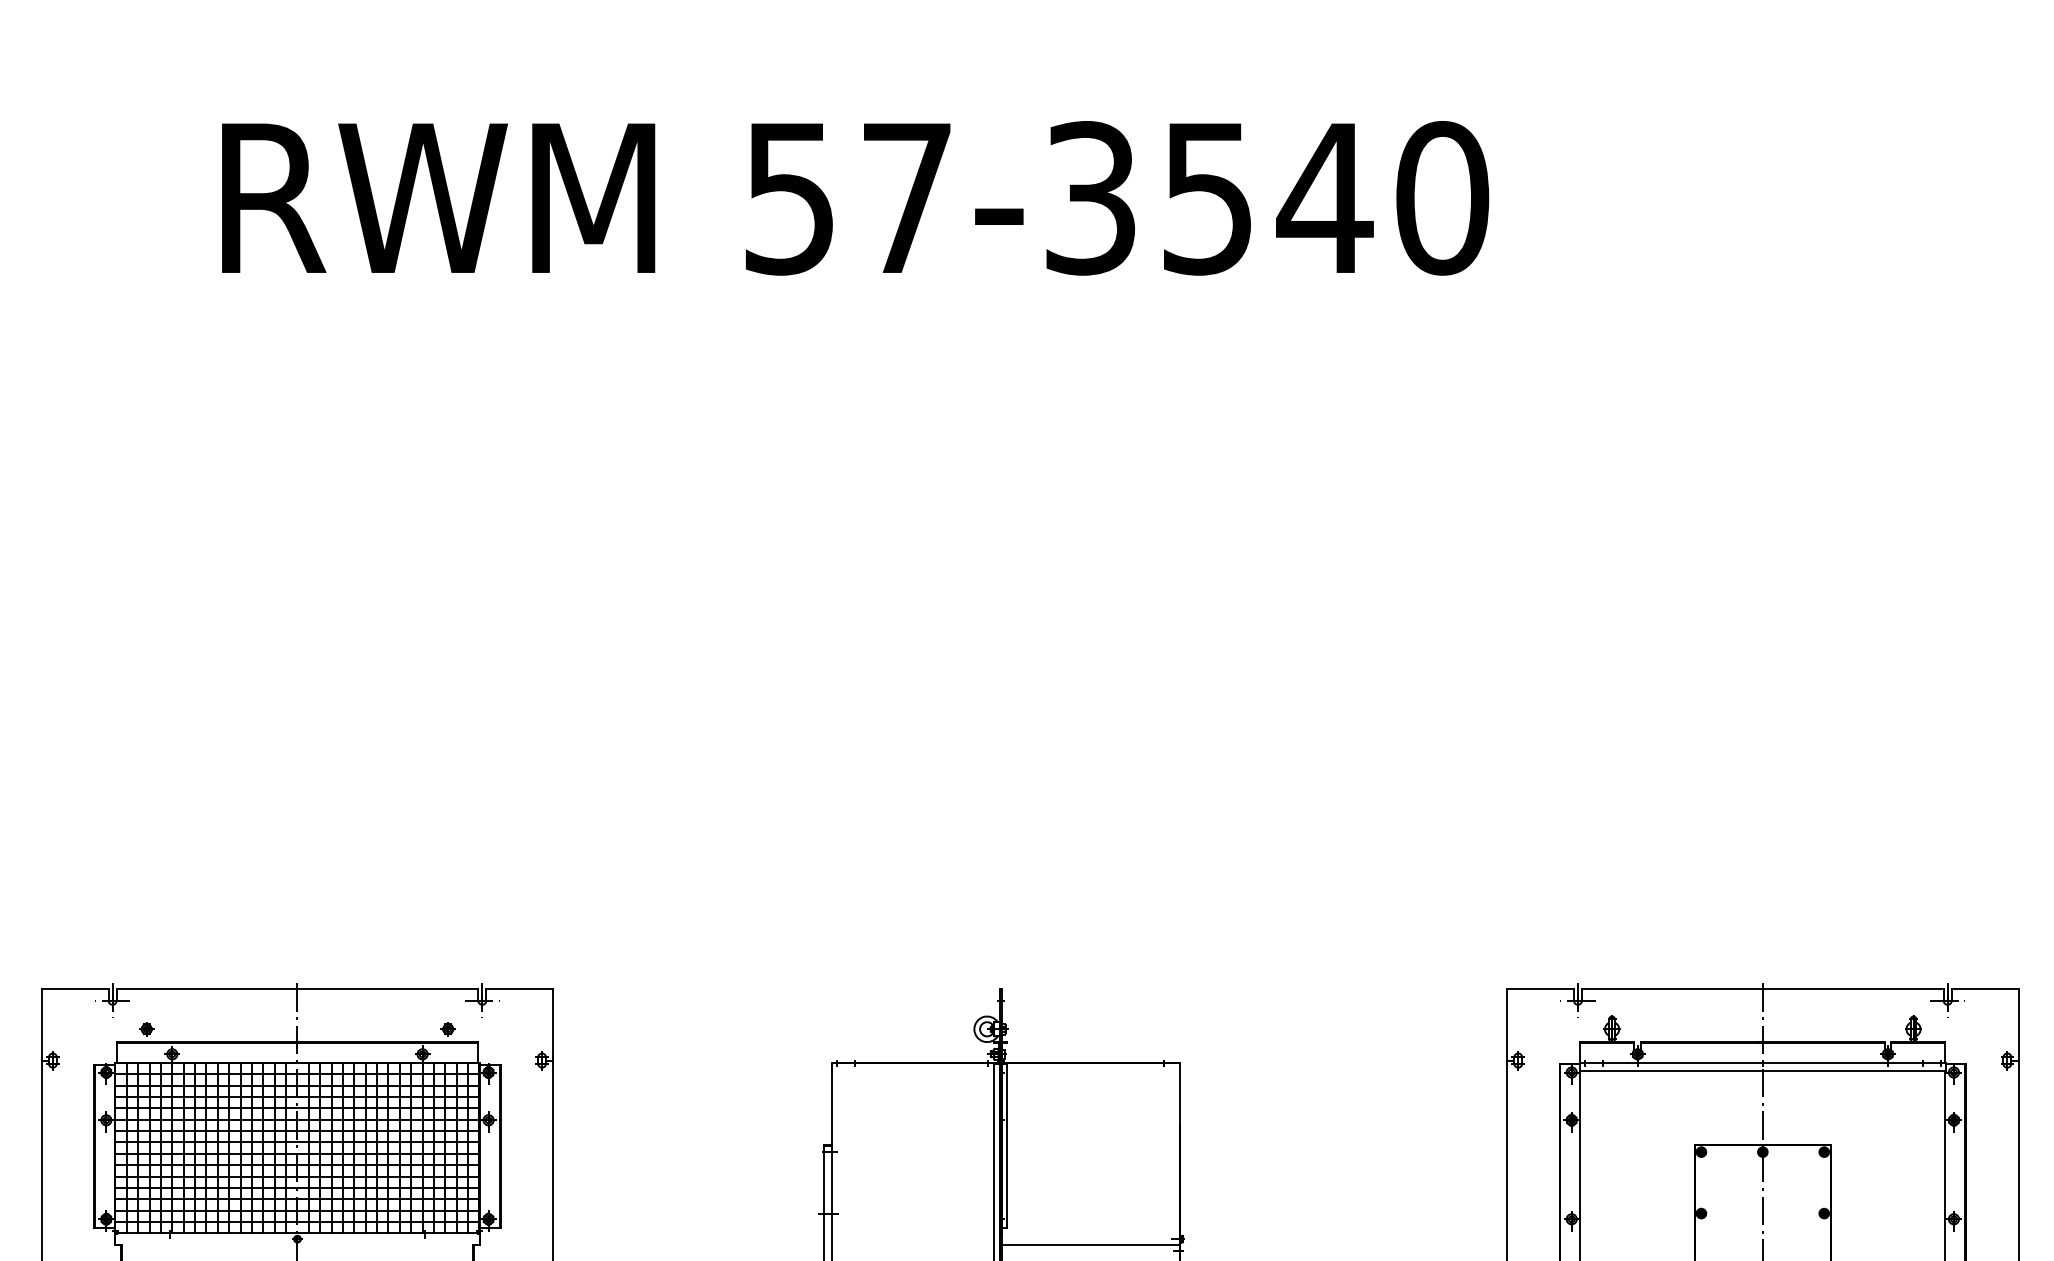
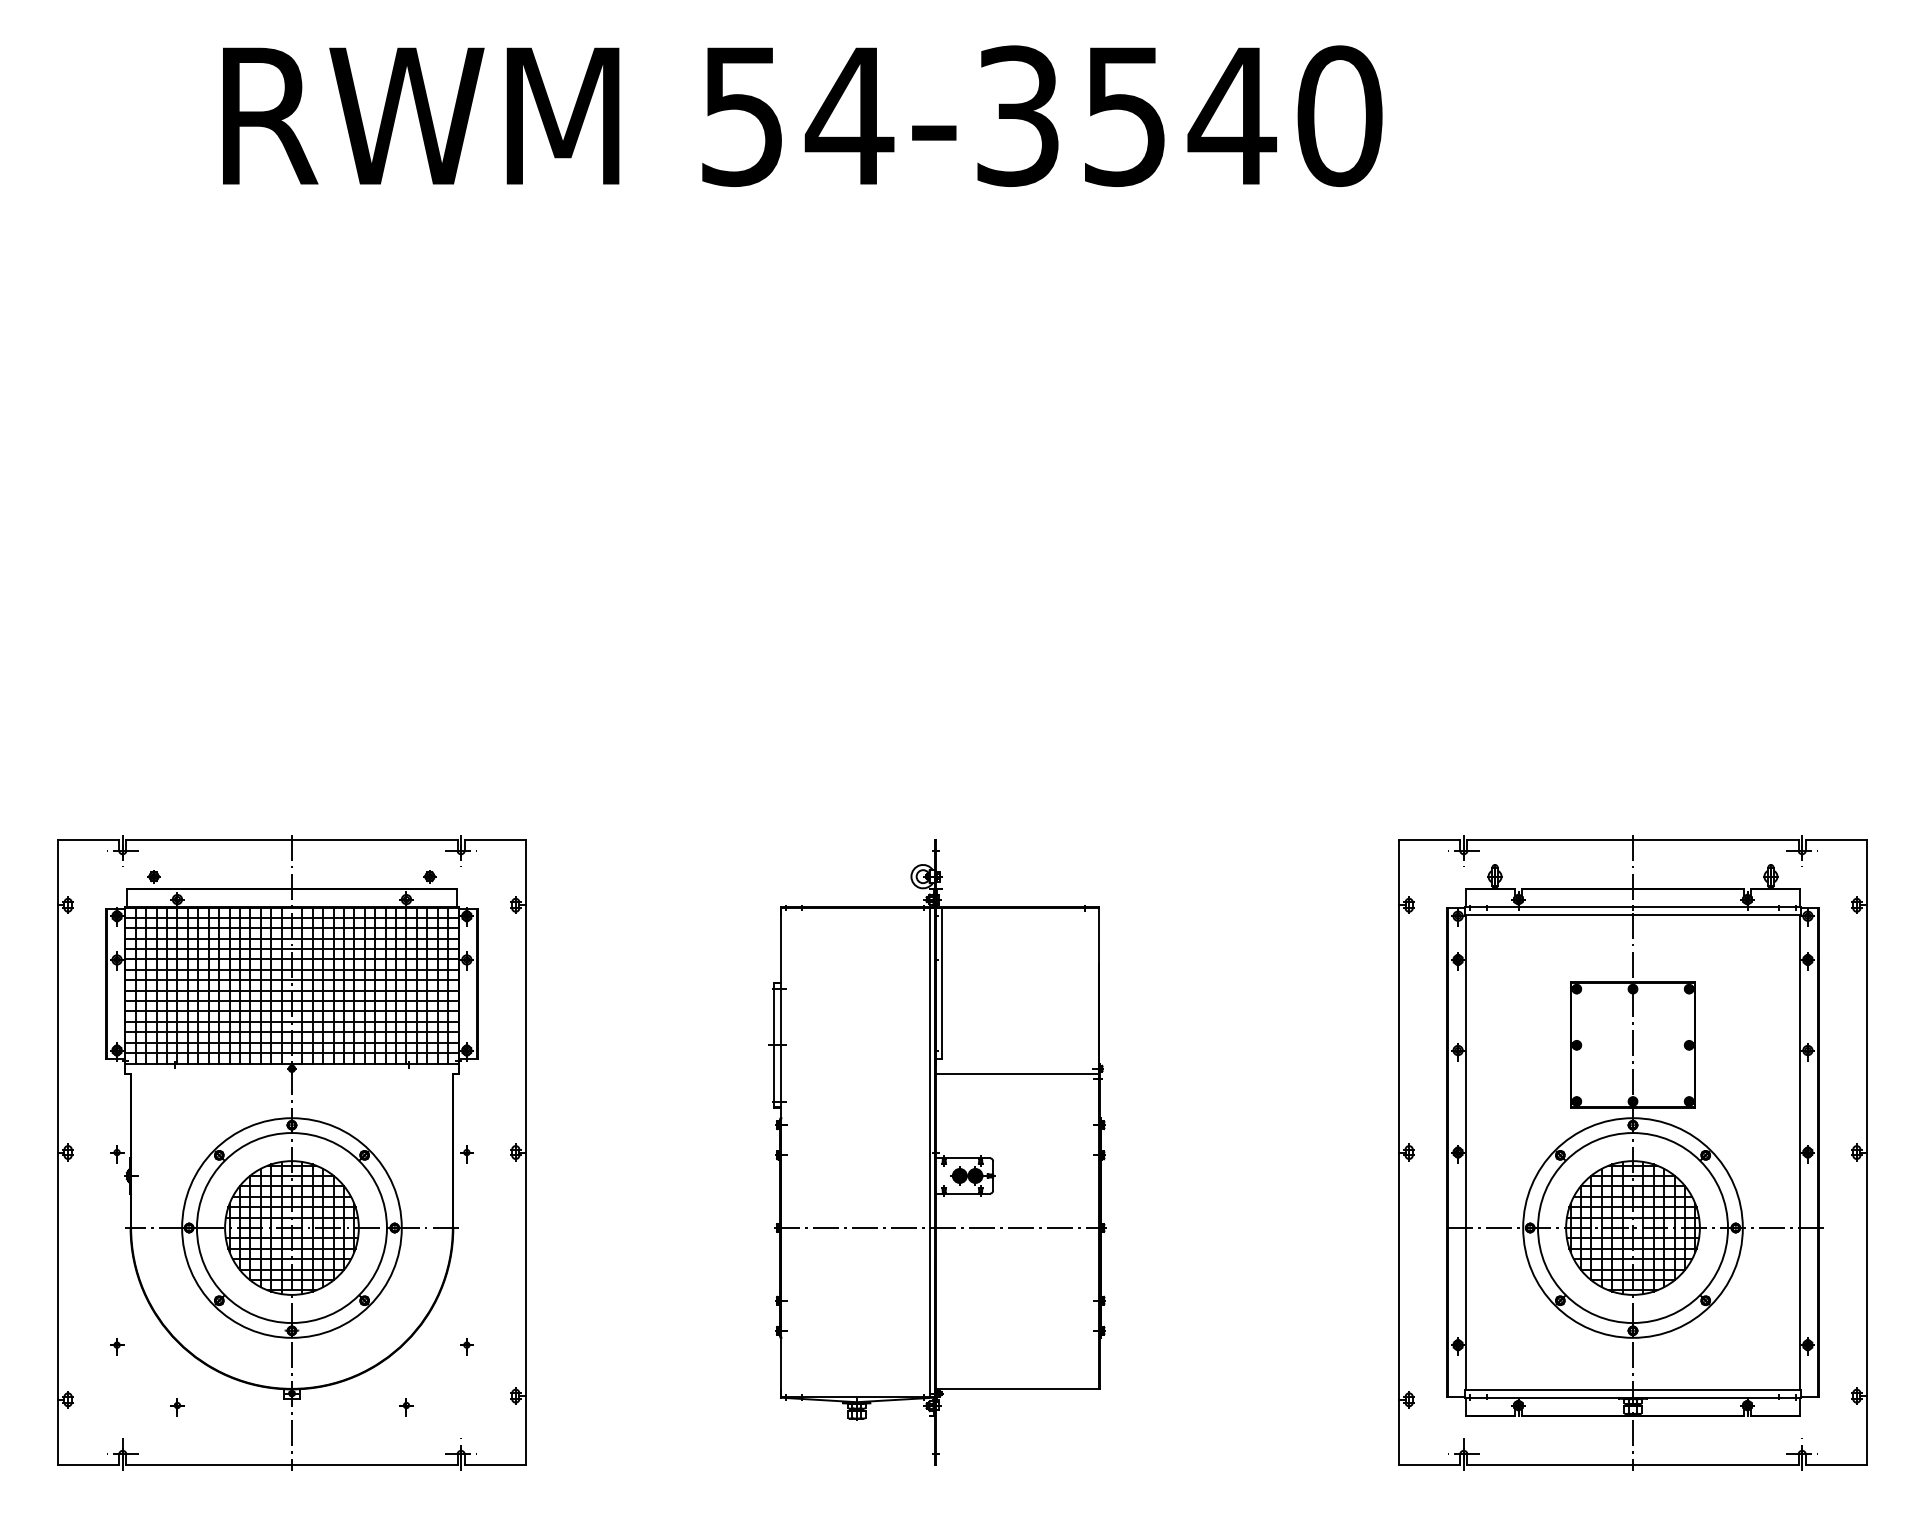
text: (906, 197) -> (849, 115), 57-3540 -> 54-3540

